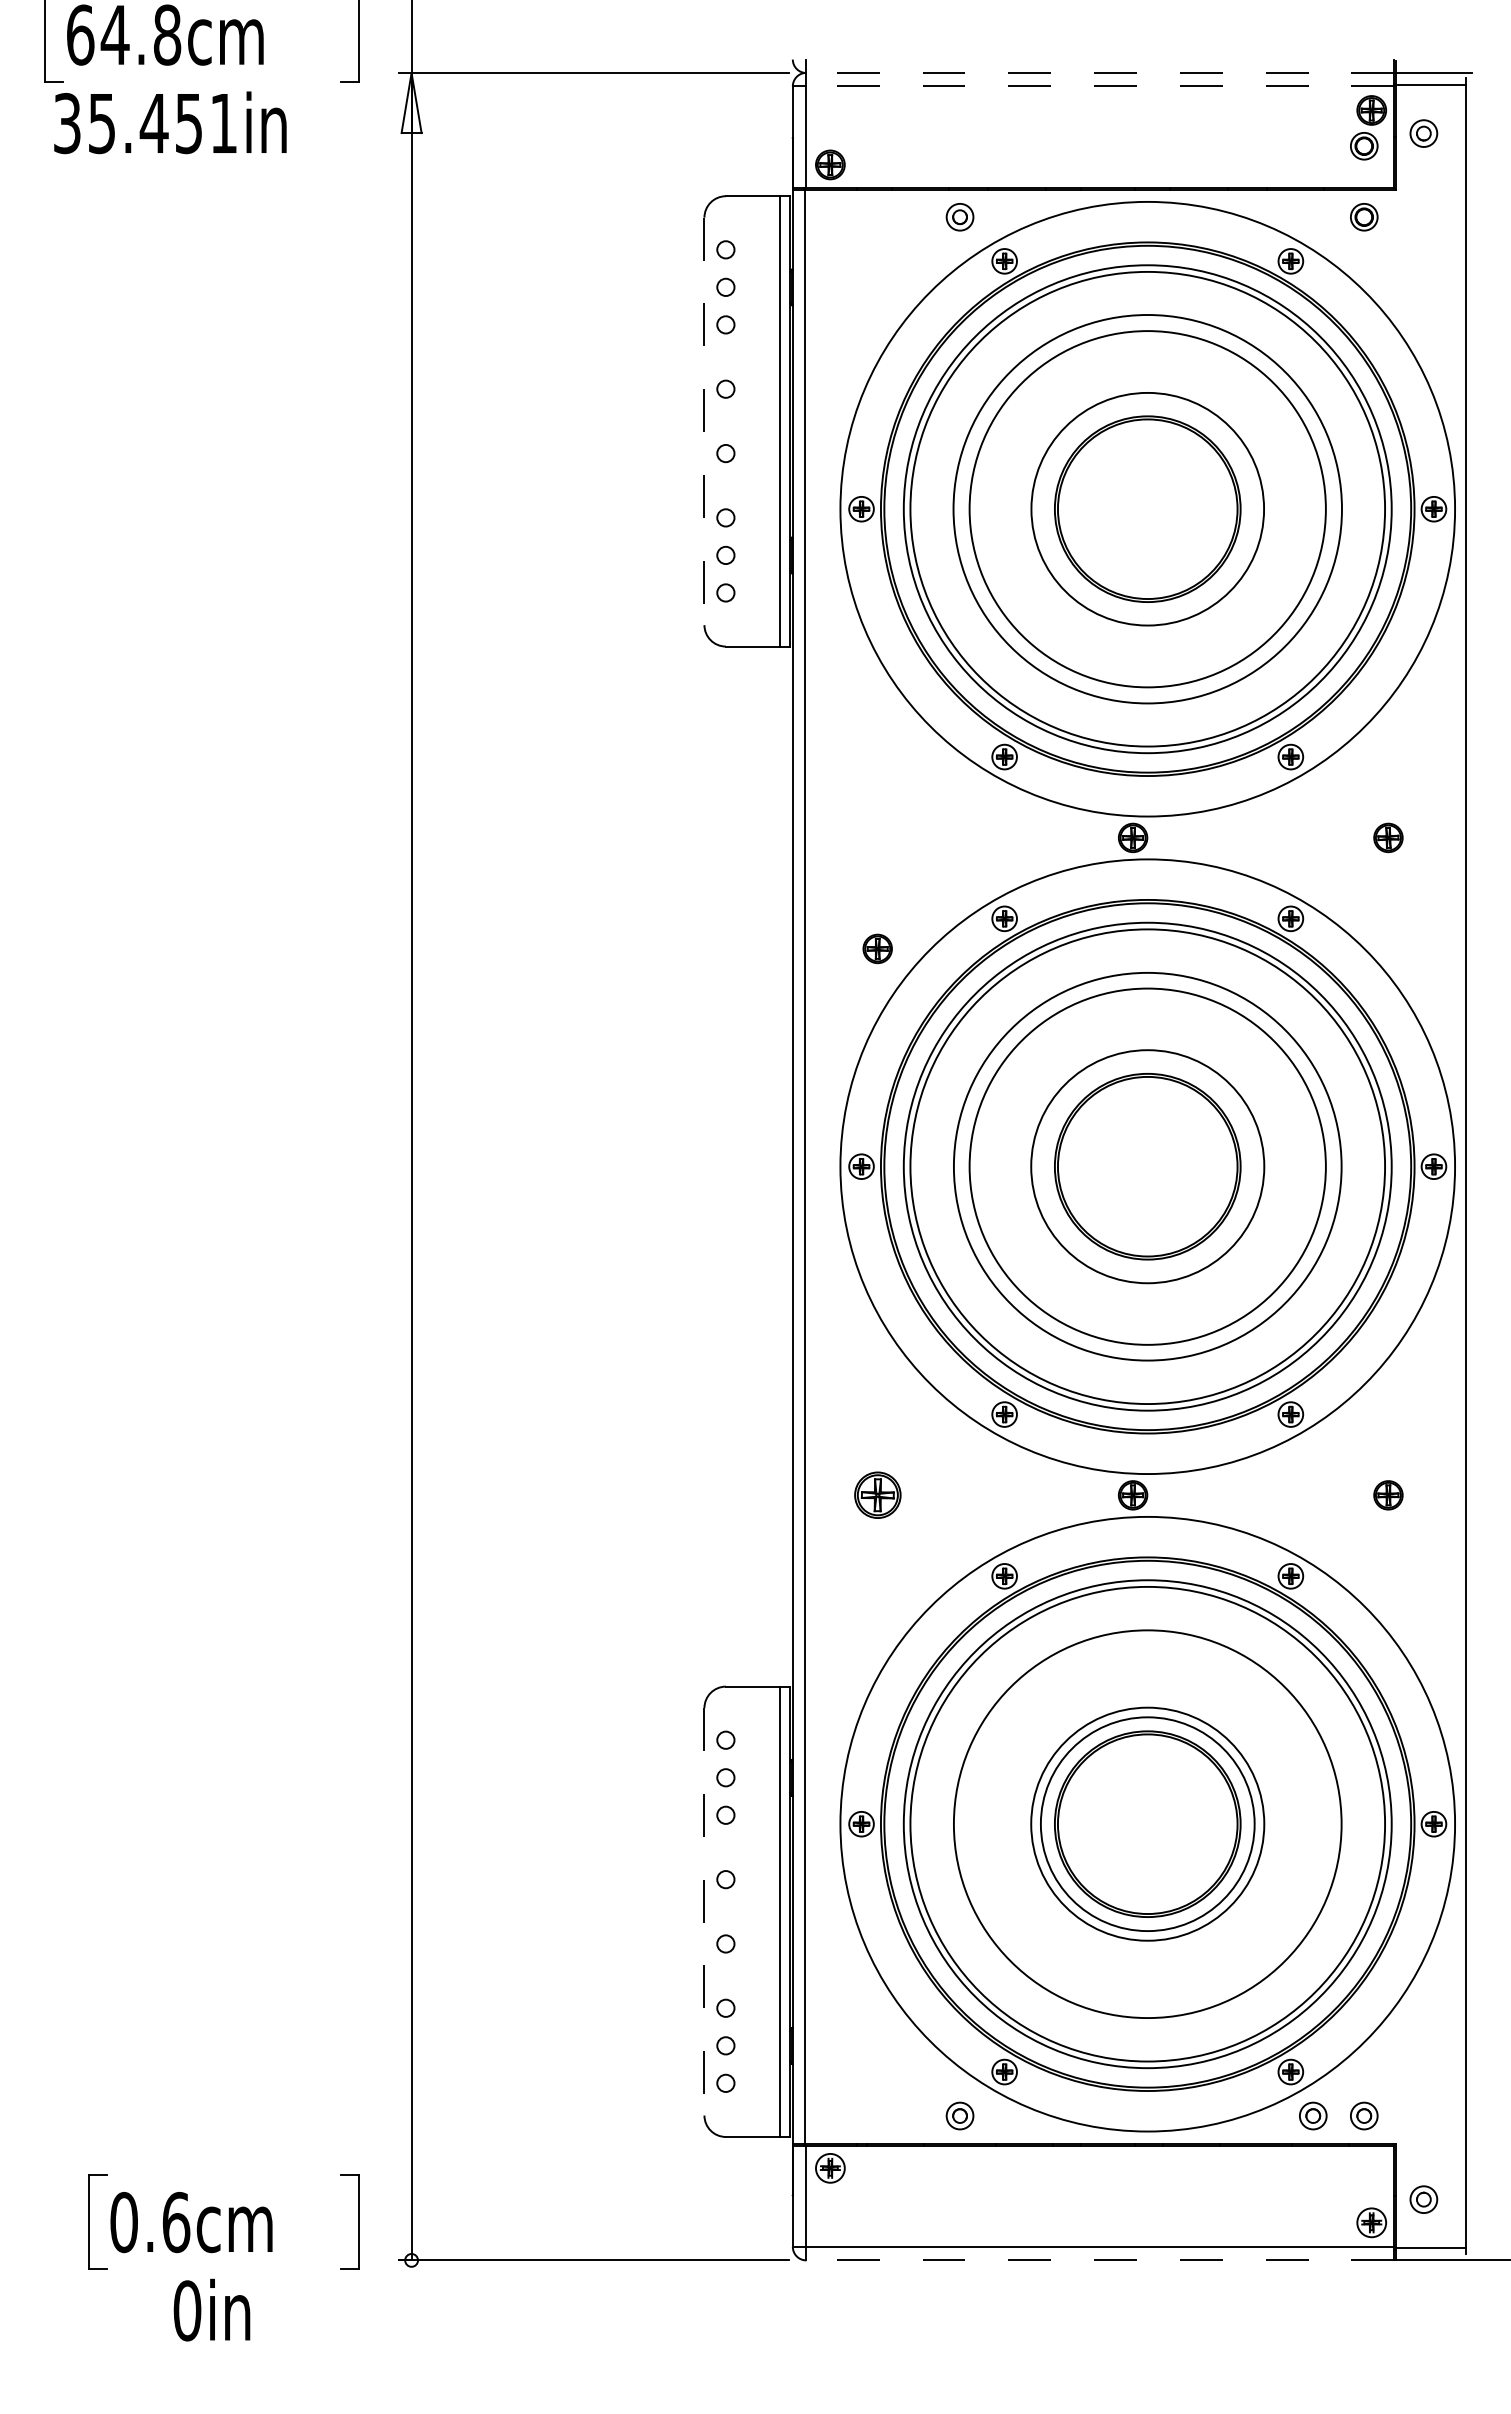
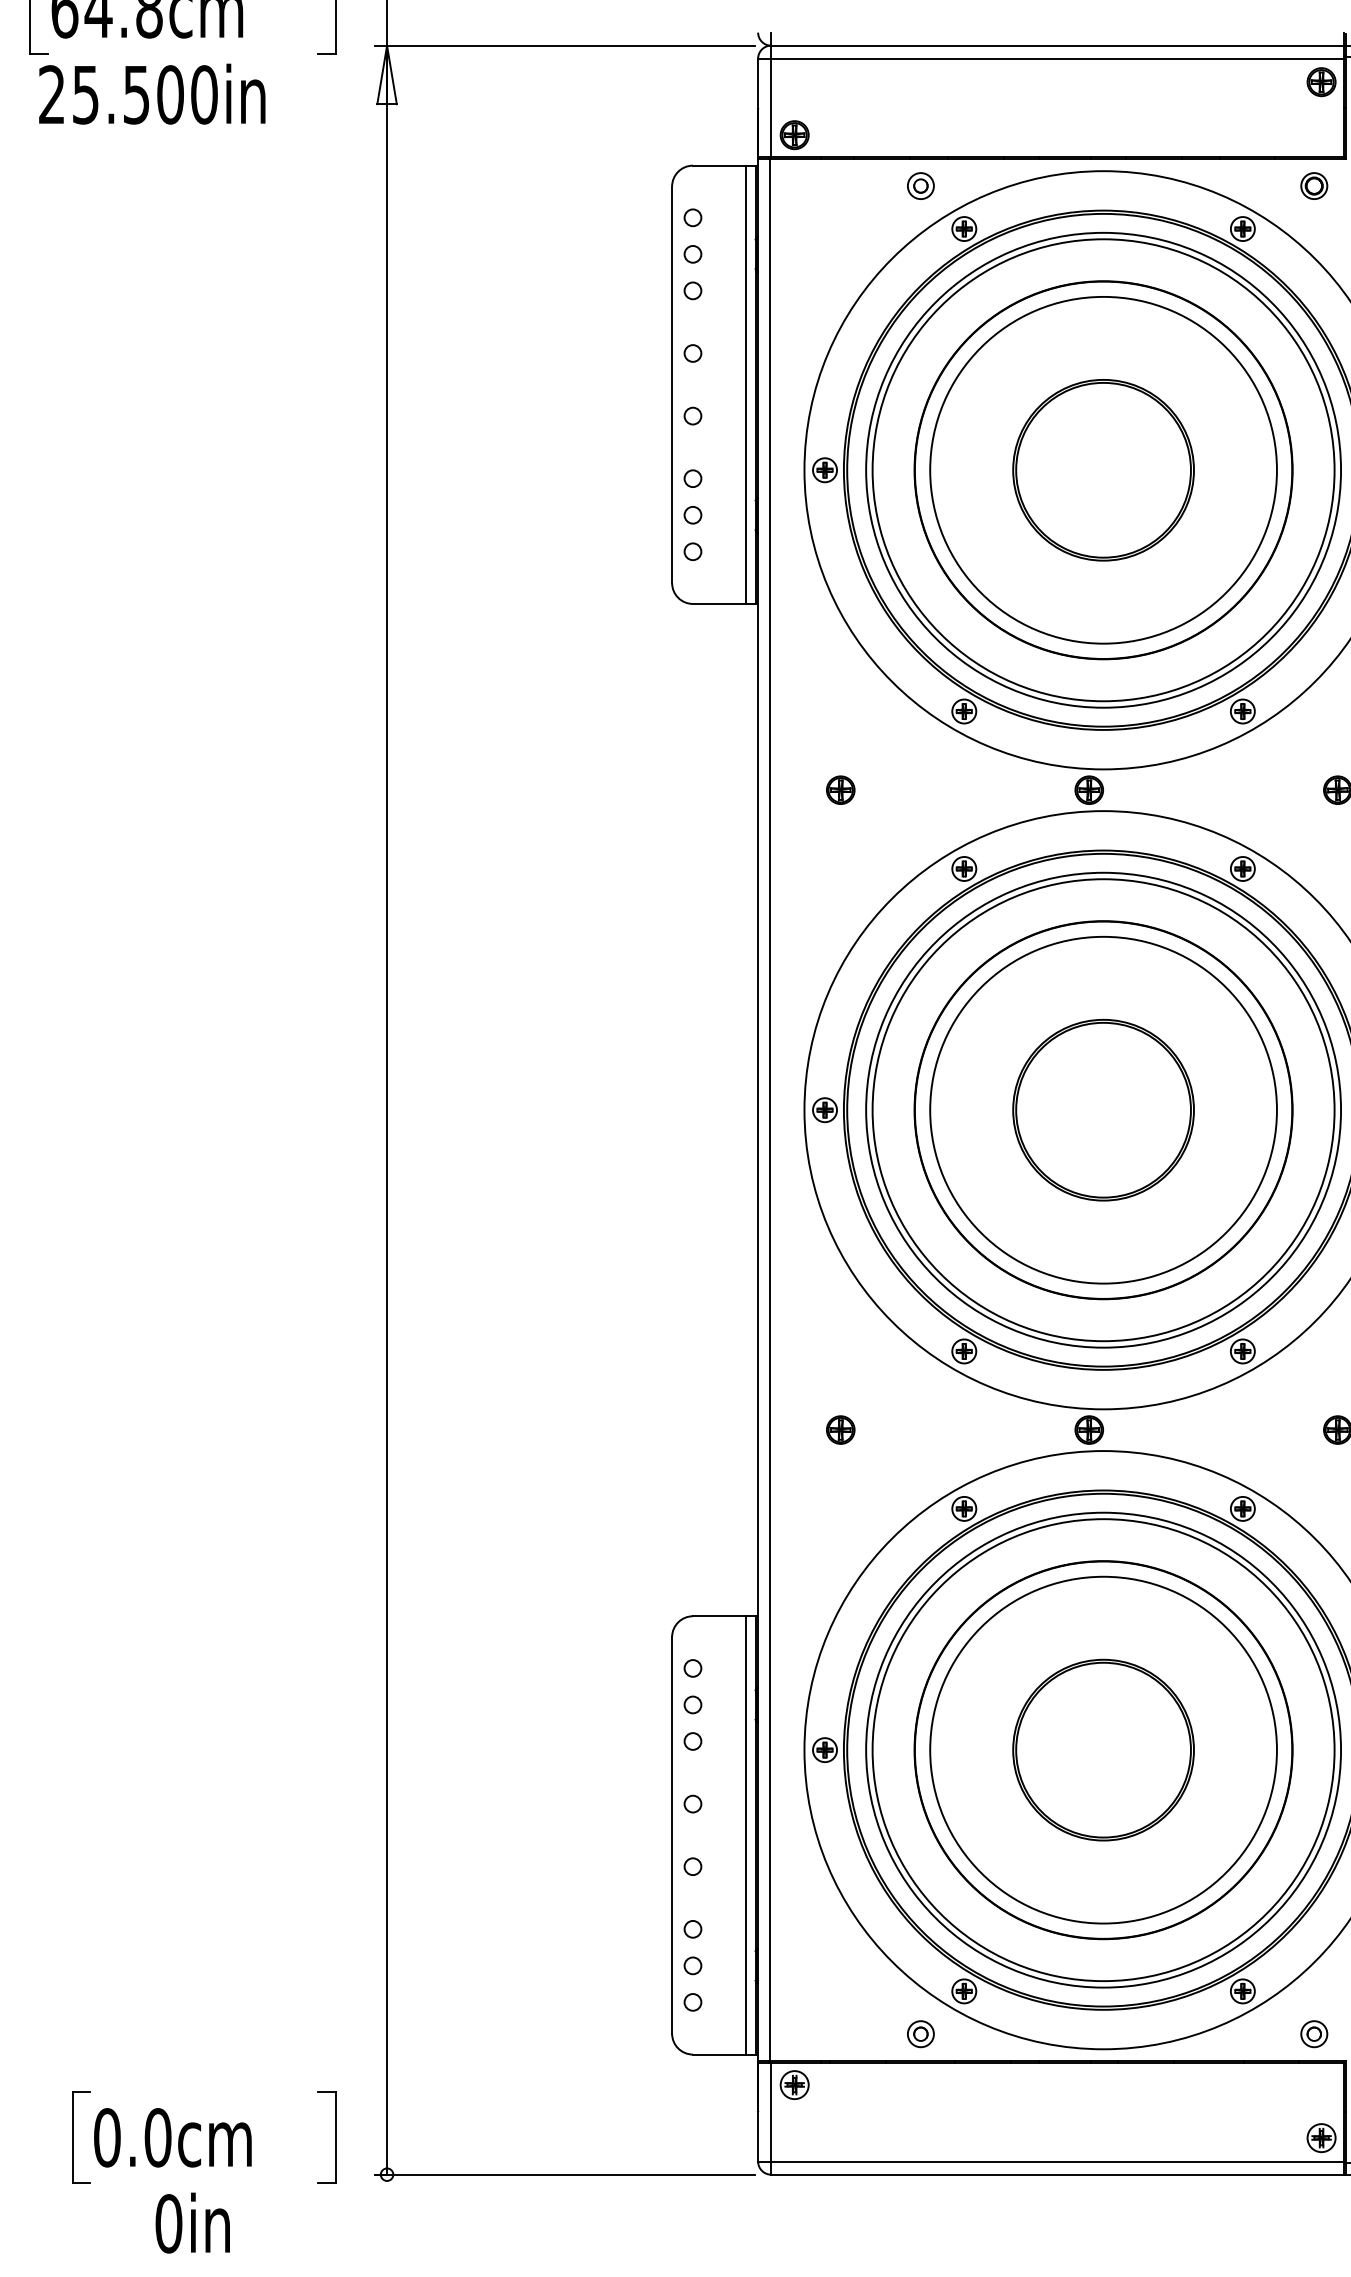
line: (1099, 73) -> (1056, 46), dashed -> solid
line: (1099, 86) -> (1056, 58), dashed -> solid
text: (145, 123) -> (128, 94), 35.451in -> 25.500in
part: (1364, 146) -> (1314, 117), removed
line: (704, 421) -> (672, 384), dashed -> solid
circle: (1147, 509) -> (1103, 470), size x1.67
part: (877, 948) -> (840, 789), moved
circle: (1147, 1166) -> (1103, 1110), size x1.67
part: (877, 1495) -> (840, 1430), size x0.62
circle: (1147, 1823) -> (1103, 1749), size x1.67
circle: (1147, 1824) -> (1103, 1750), size x1.67
line: (704, 1911) -> (672, 1835), dashed -> solid
part: (1313, 2115) -> (1264, 2033), removed
text: (176, 2221) -> (158, 2136), 0.6cm -> 0.0cm
line: (1099, 2260) -> (1056, 2174), dashed -> solid

